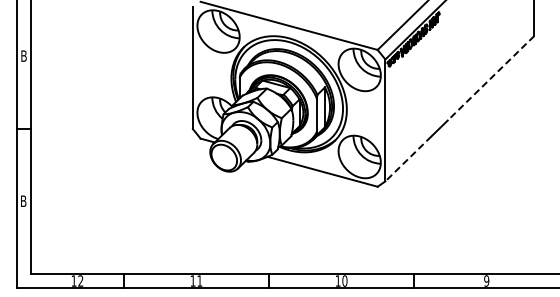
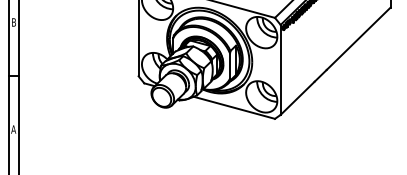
line: (491, 78) -> (358, 38), dashed -> solid
line: (408, 159) -> (297, 98), dashed -> solid
text: (23, 200) -> (13, 129), B -> A

